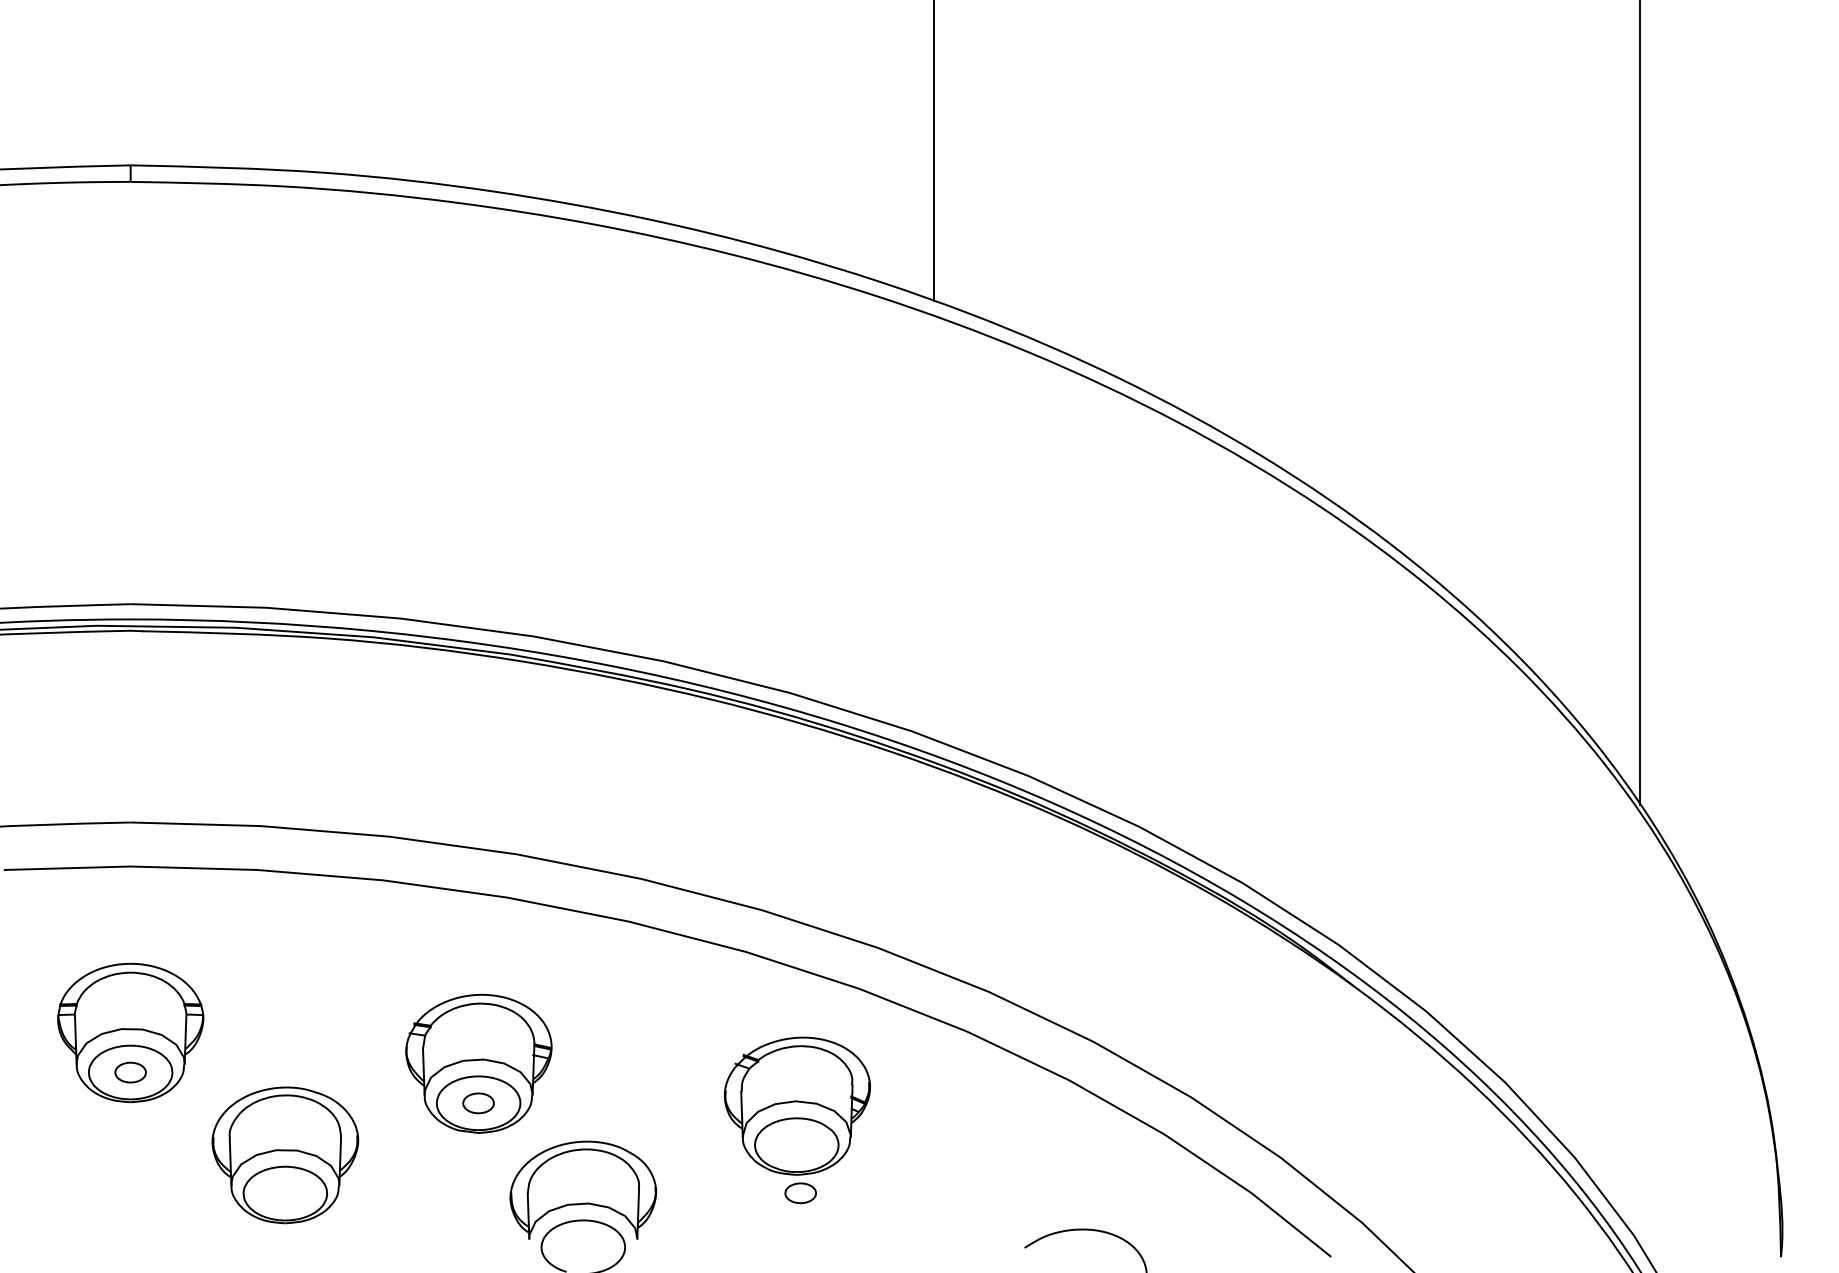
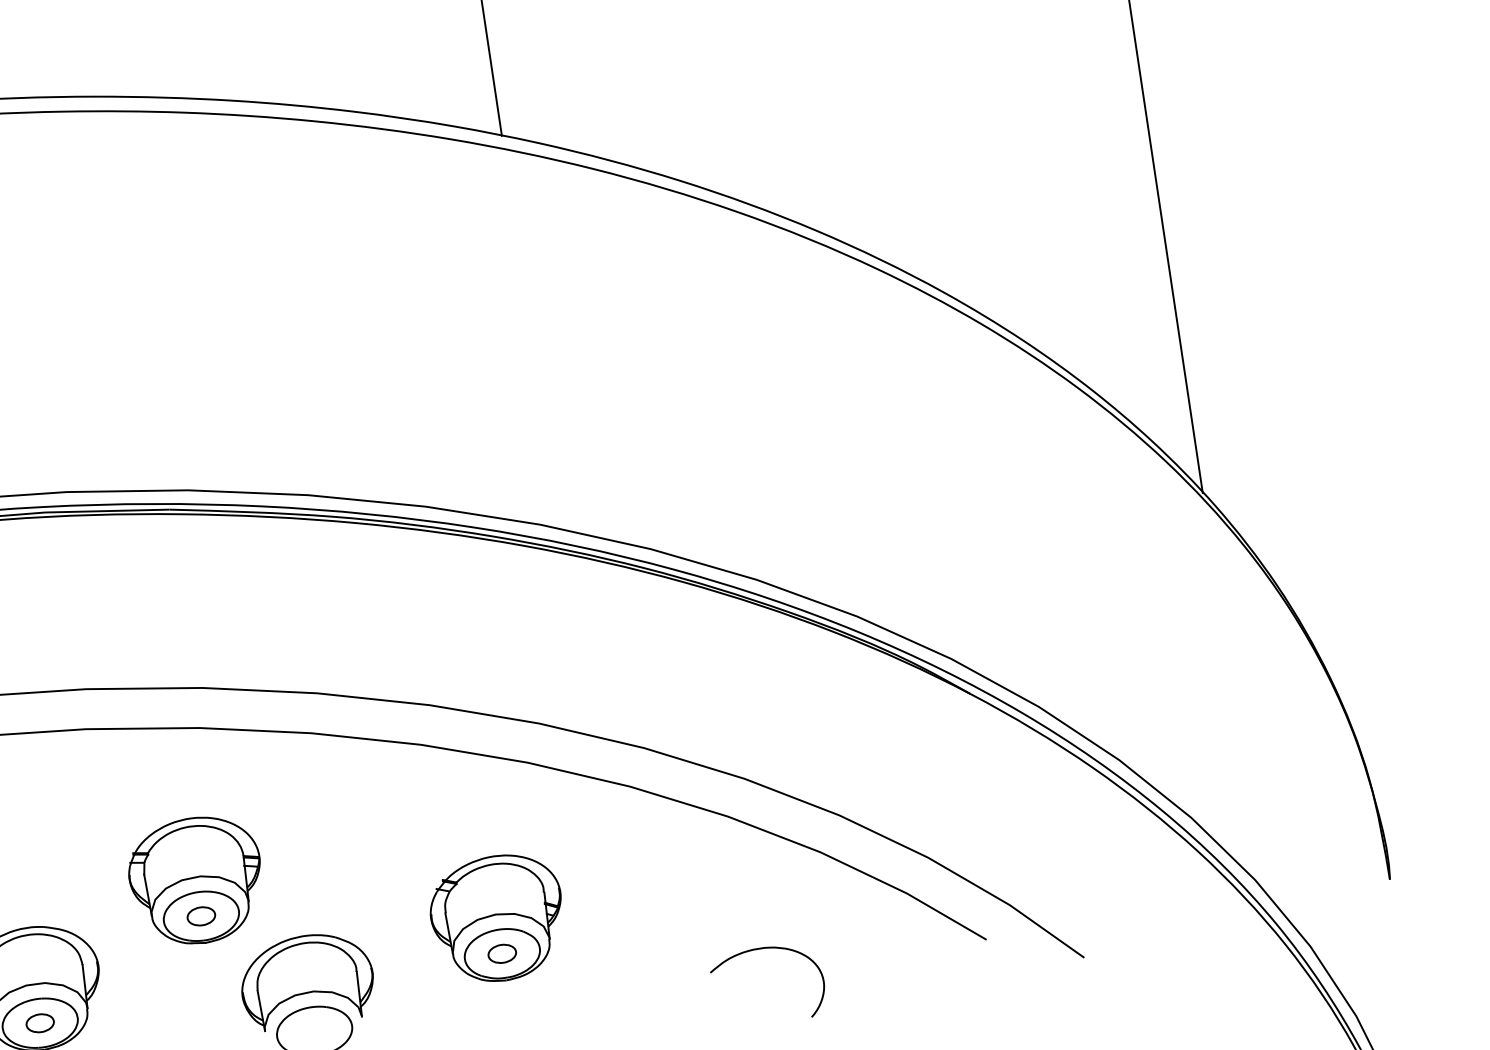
part: (797, 1105) -> (497, 918), moved
part: (285, 1193) -> (40, 1023), added

